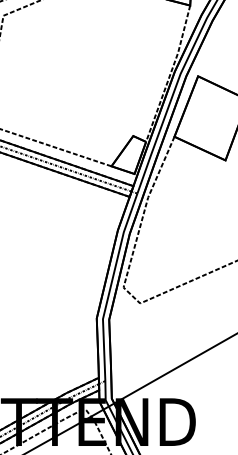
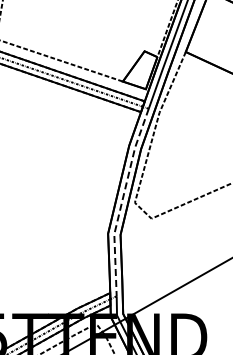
line: (110, 286) -> (121, 201), solid -> dashed

